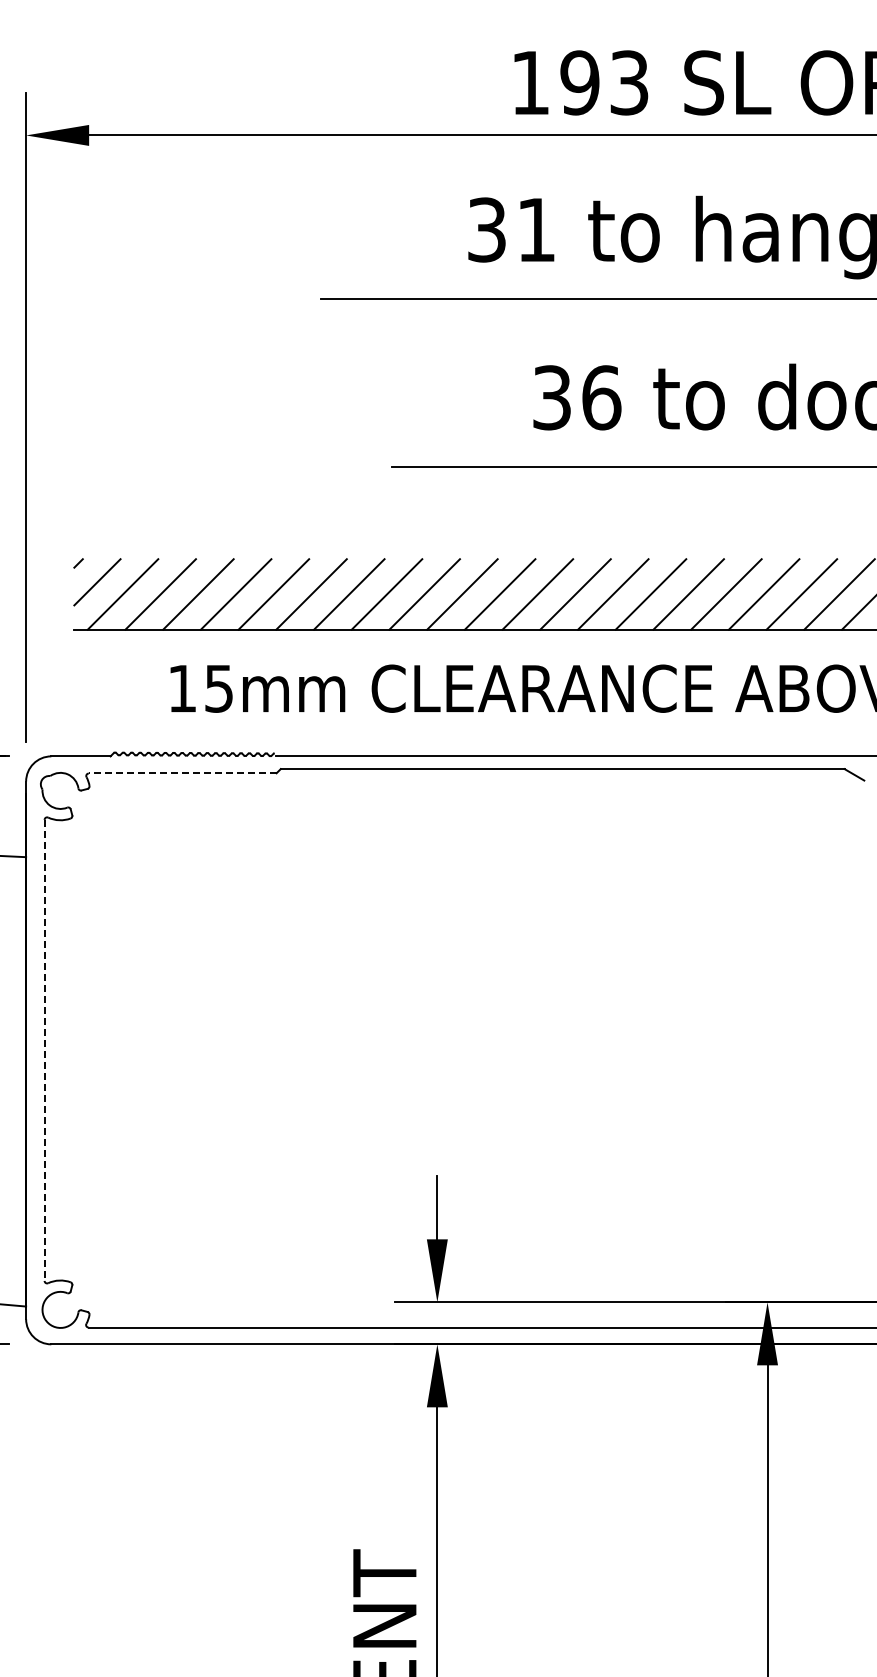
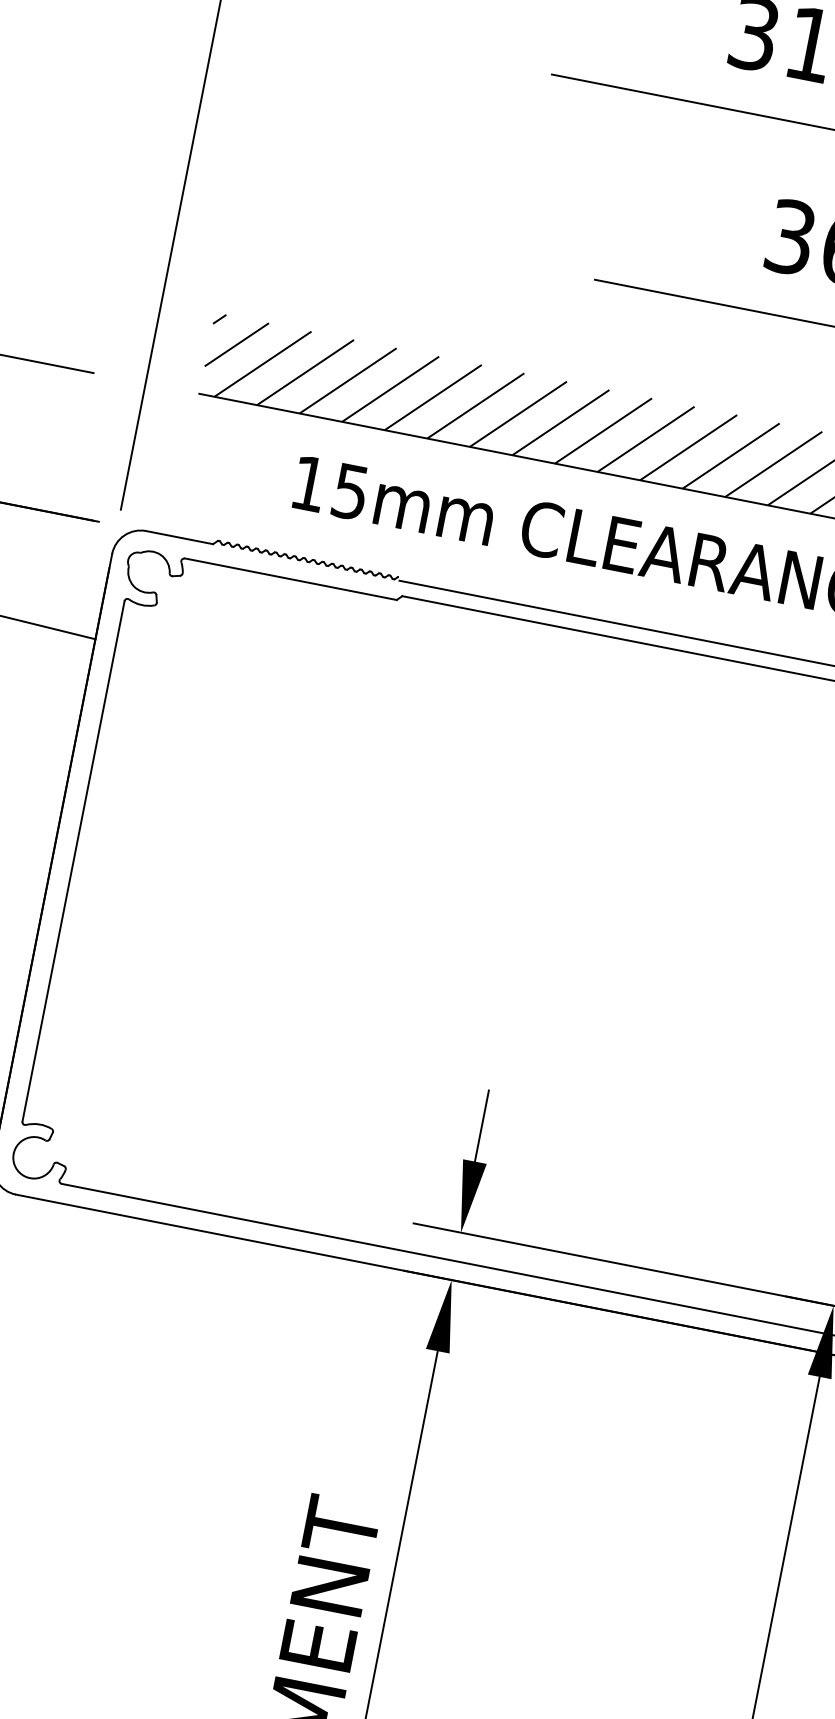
line: (182, 773) -> (290, 579), dashed -> solid
line: (44, 1050) -> (73, 861), dashed -> solid

